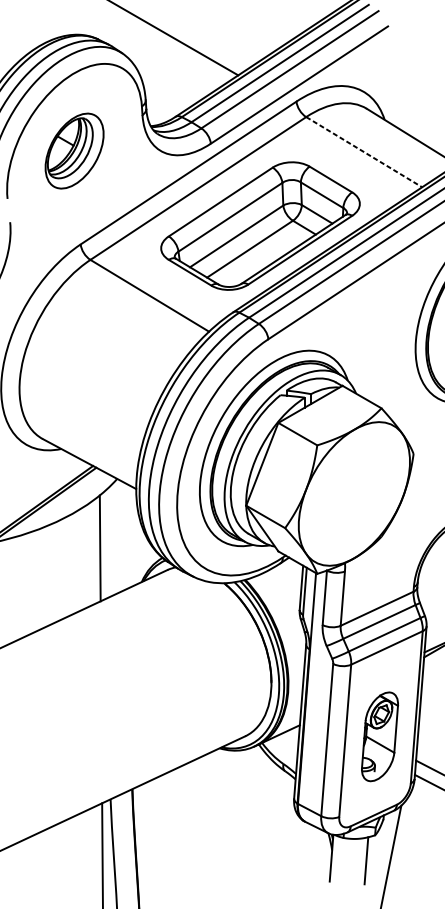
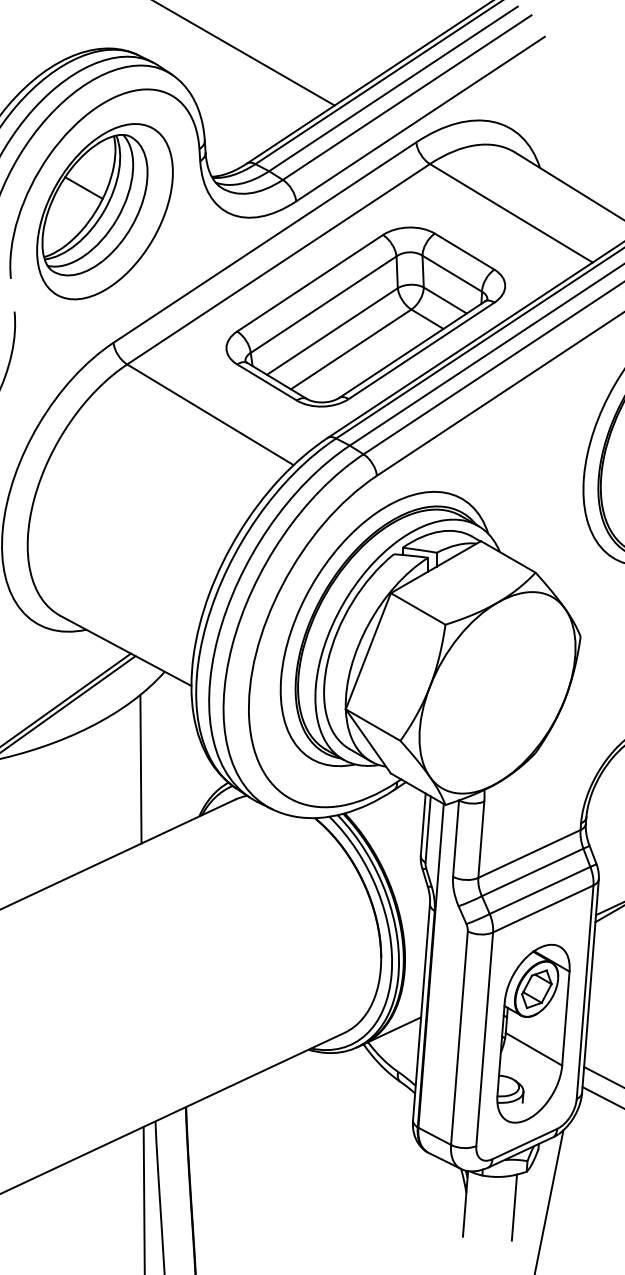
part: (74, 150) -> (104, 211), size x1.67
line: (364, 152) -> (511, 213), dashed -> solid
part: (380, 736) -> (533, 1033), size x1.43

